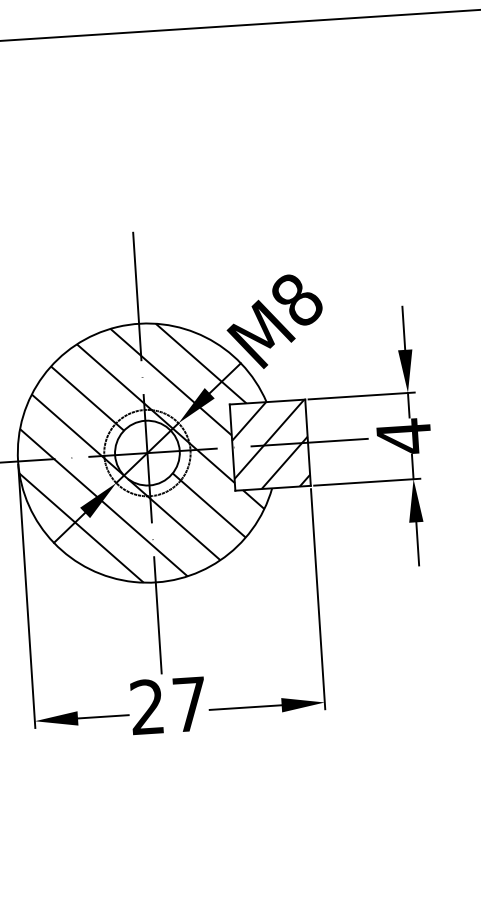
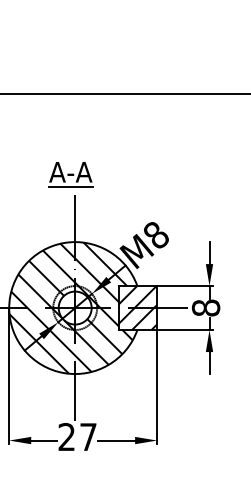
part: (121, 191) -> (70, 174), added
text: (402, 437) -> (205, 308), 4 -> 8

